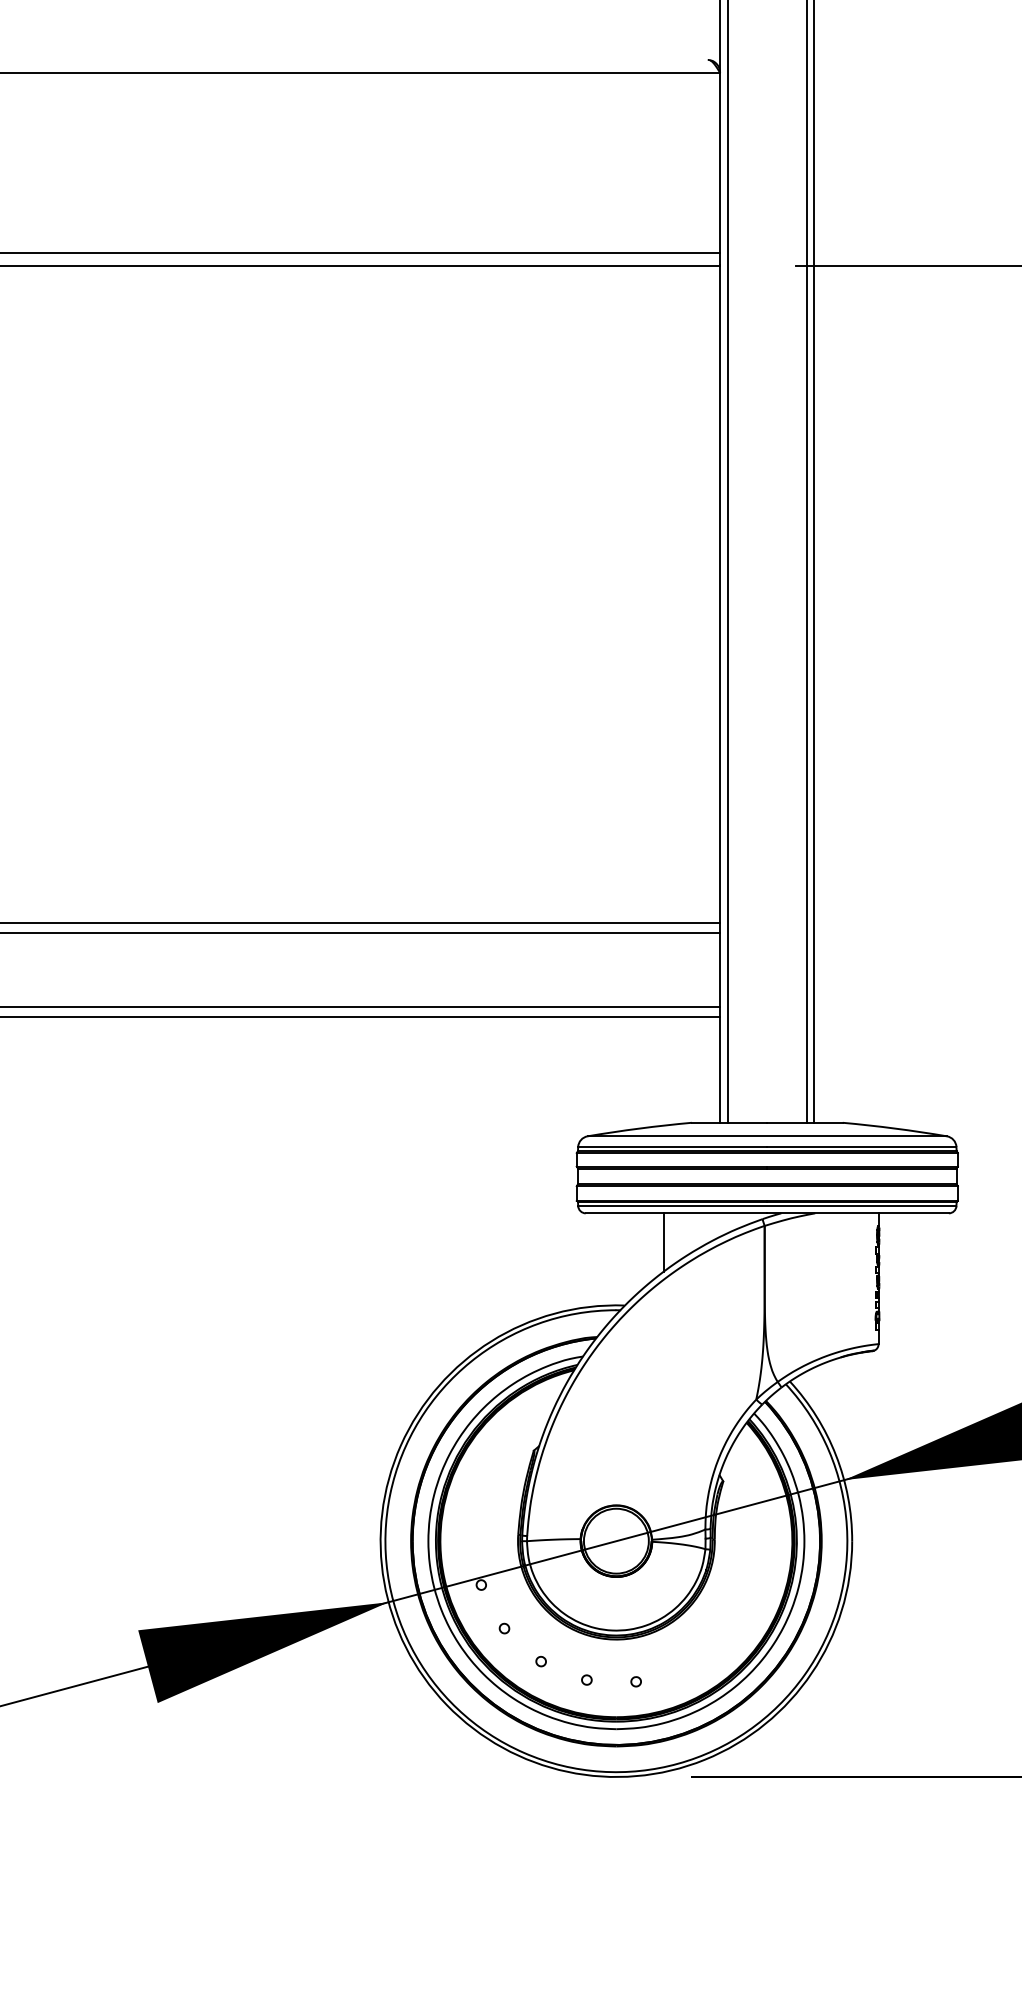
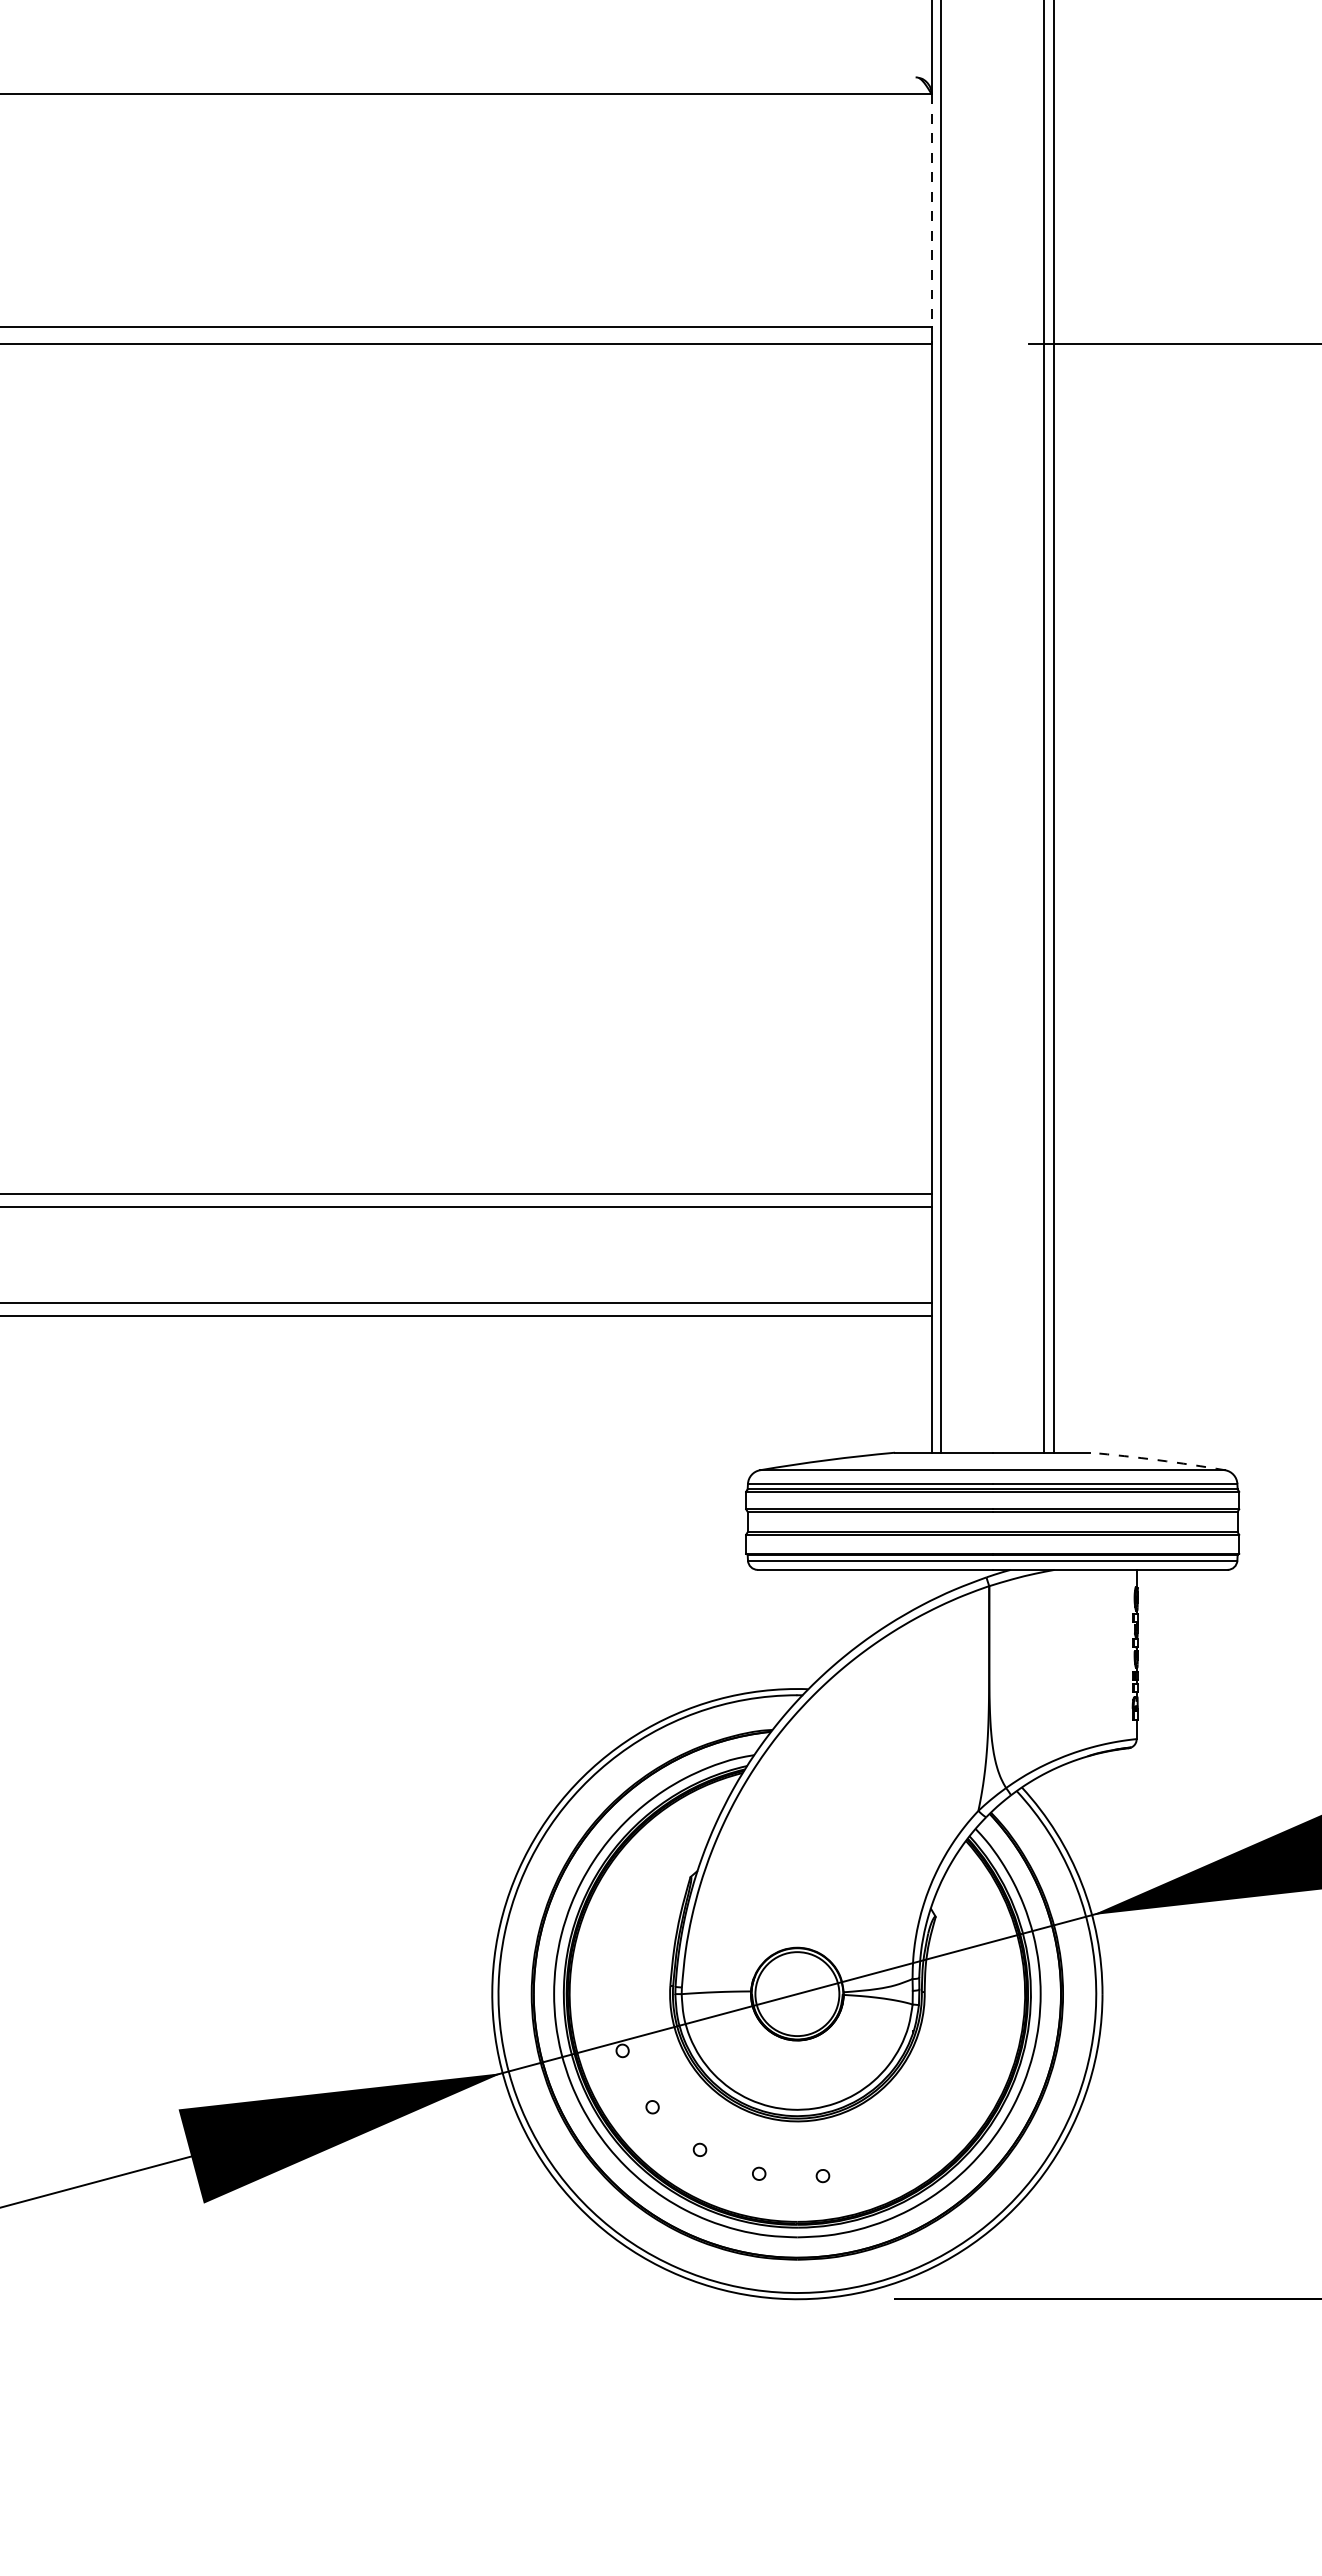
line: (720, 162) -> (931, 210), solid -> dashed
arc: (894, 1128) -> (1157, 1460), solid -> dashed
line: (663, 1242) -> (858, 1607), removed

